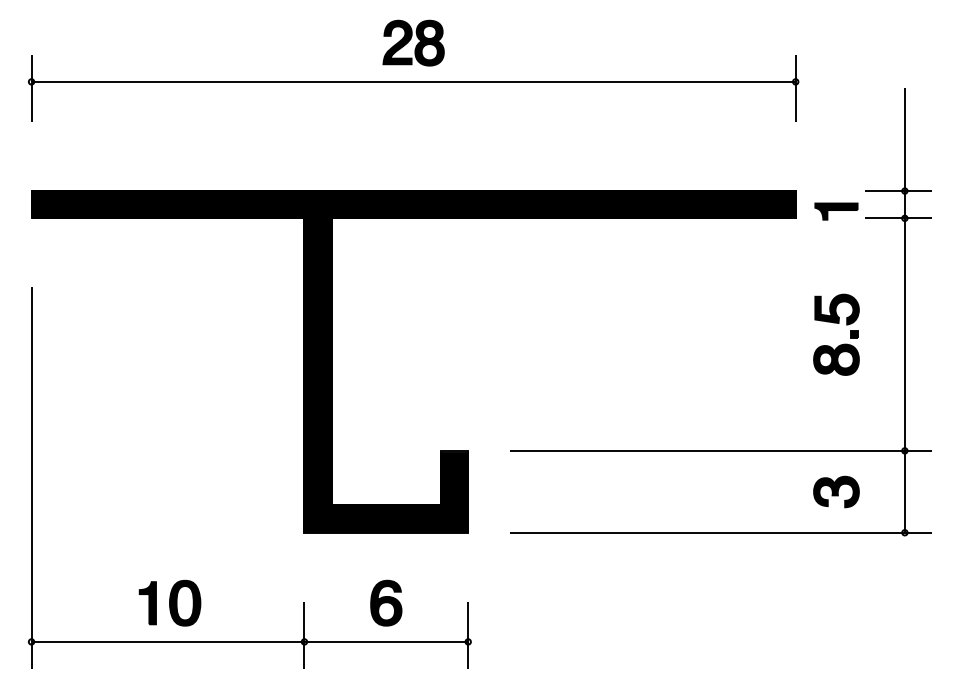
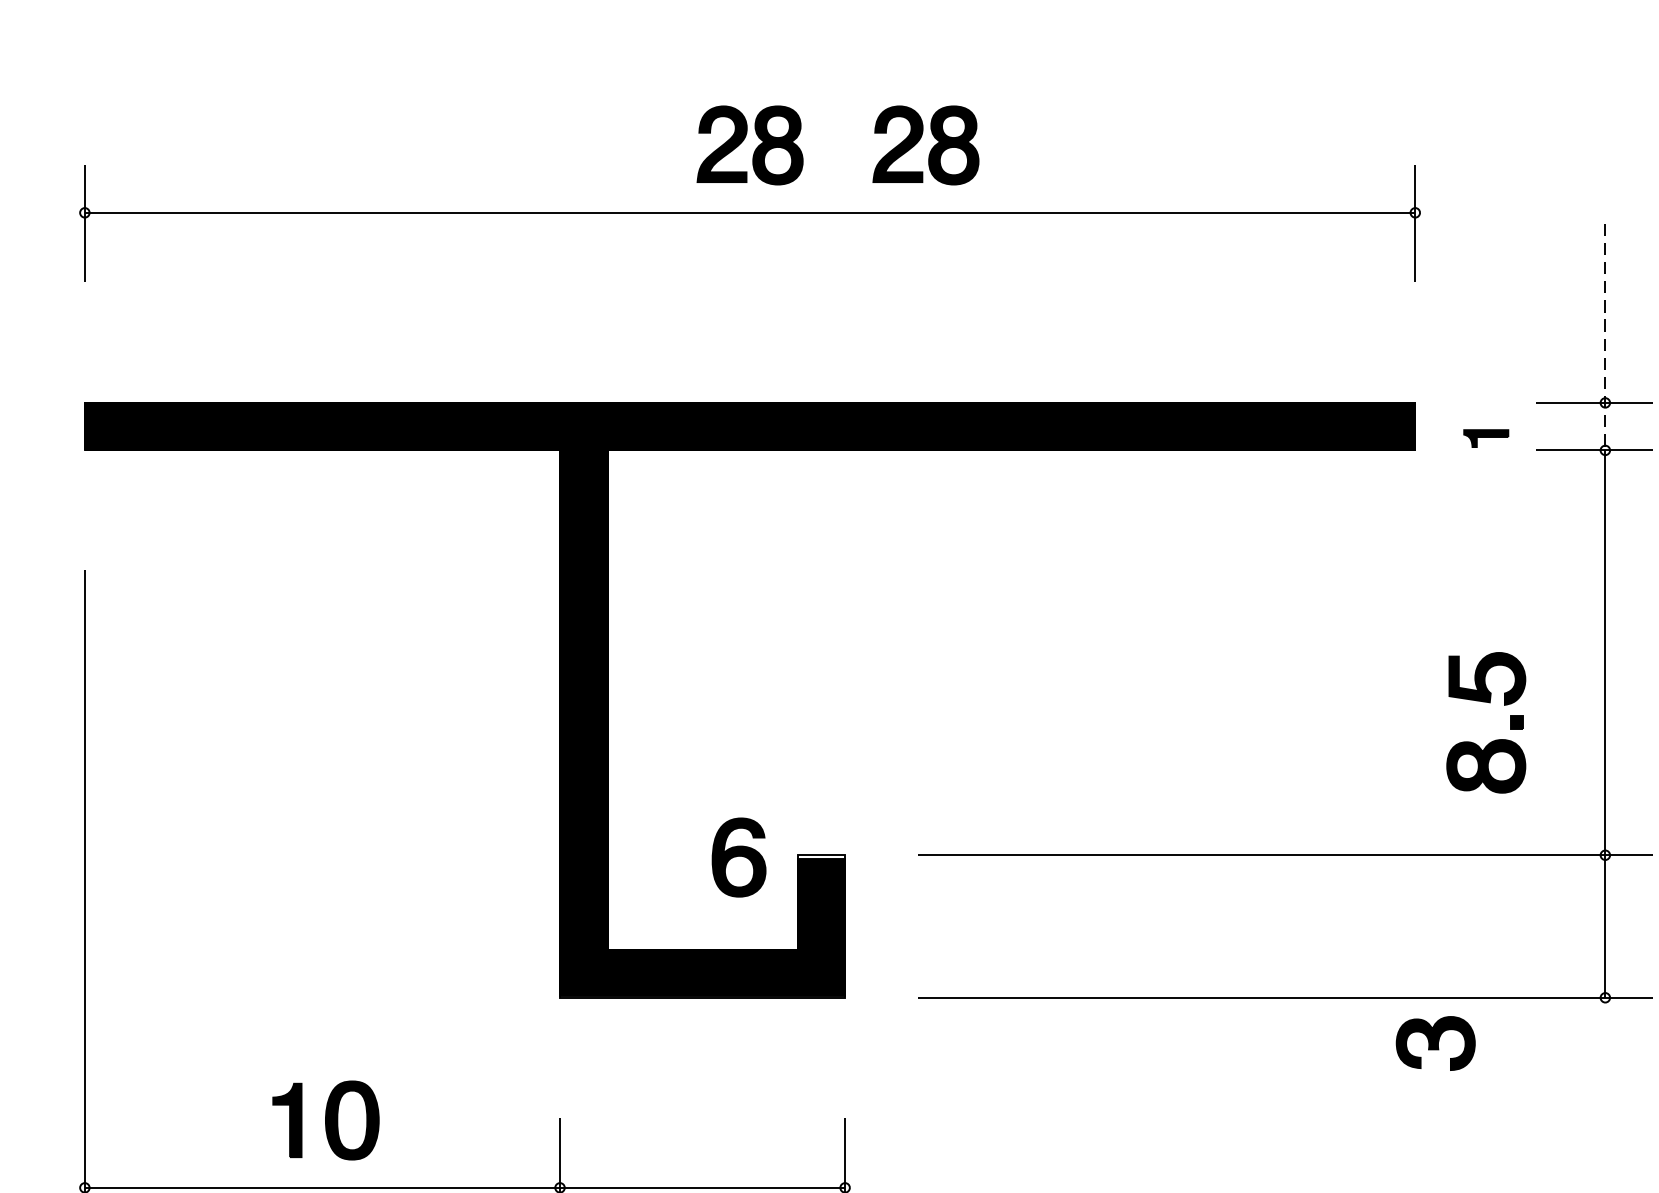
part: (514, 42) -> (925, 144), added
line: (904, 153) -> (1604, 337), solid -> dashed
part: (836, 211) -> (1486, 438), size x0.6
part: (840, 344) -> (1493, 739), moved
part: (836, 491) -> (1435, 1042), moved
part: (386, 602) -> (739, 856), moved

